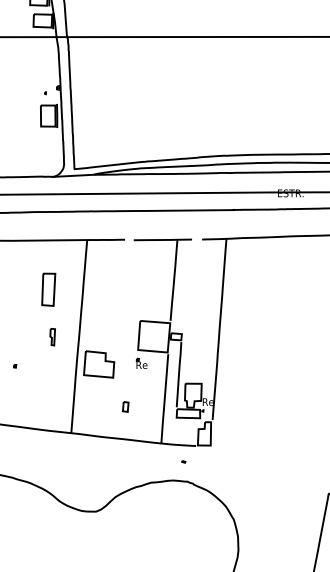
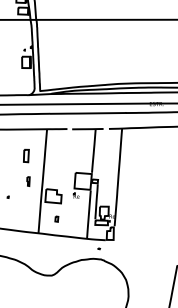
part: (49, 288) -> (26, 155), size x0.71
part: (125, 405) -> (56, 218), moved

